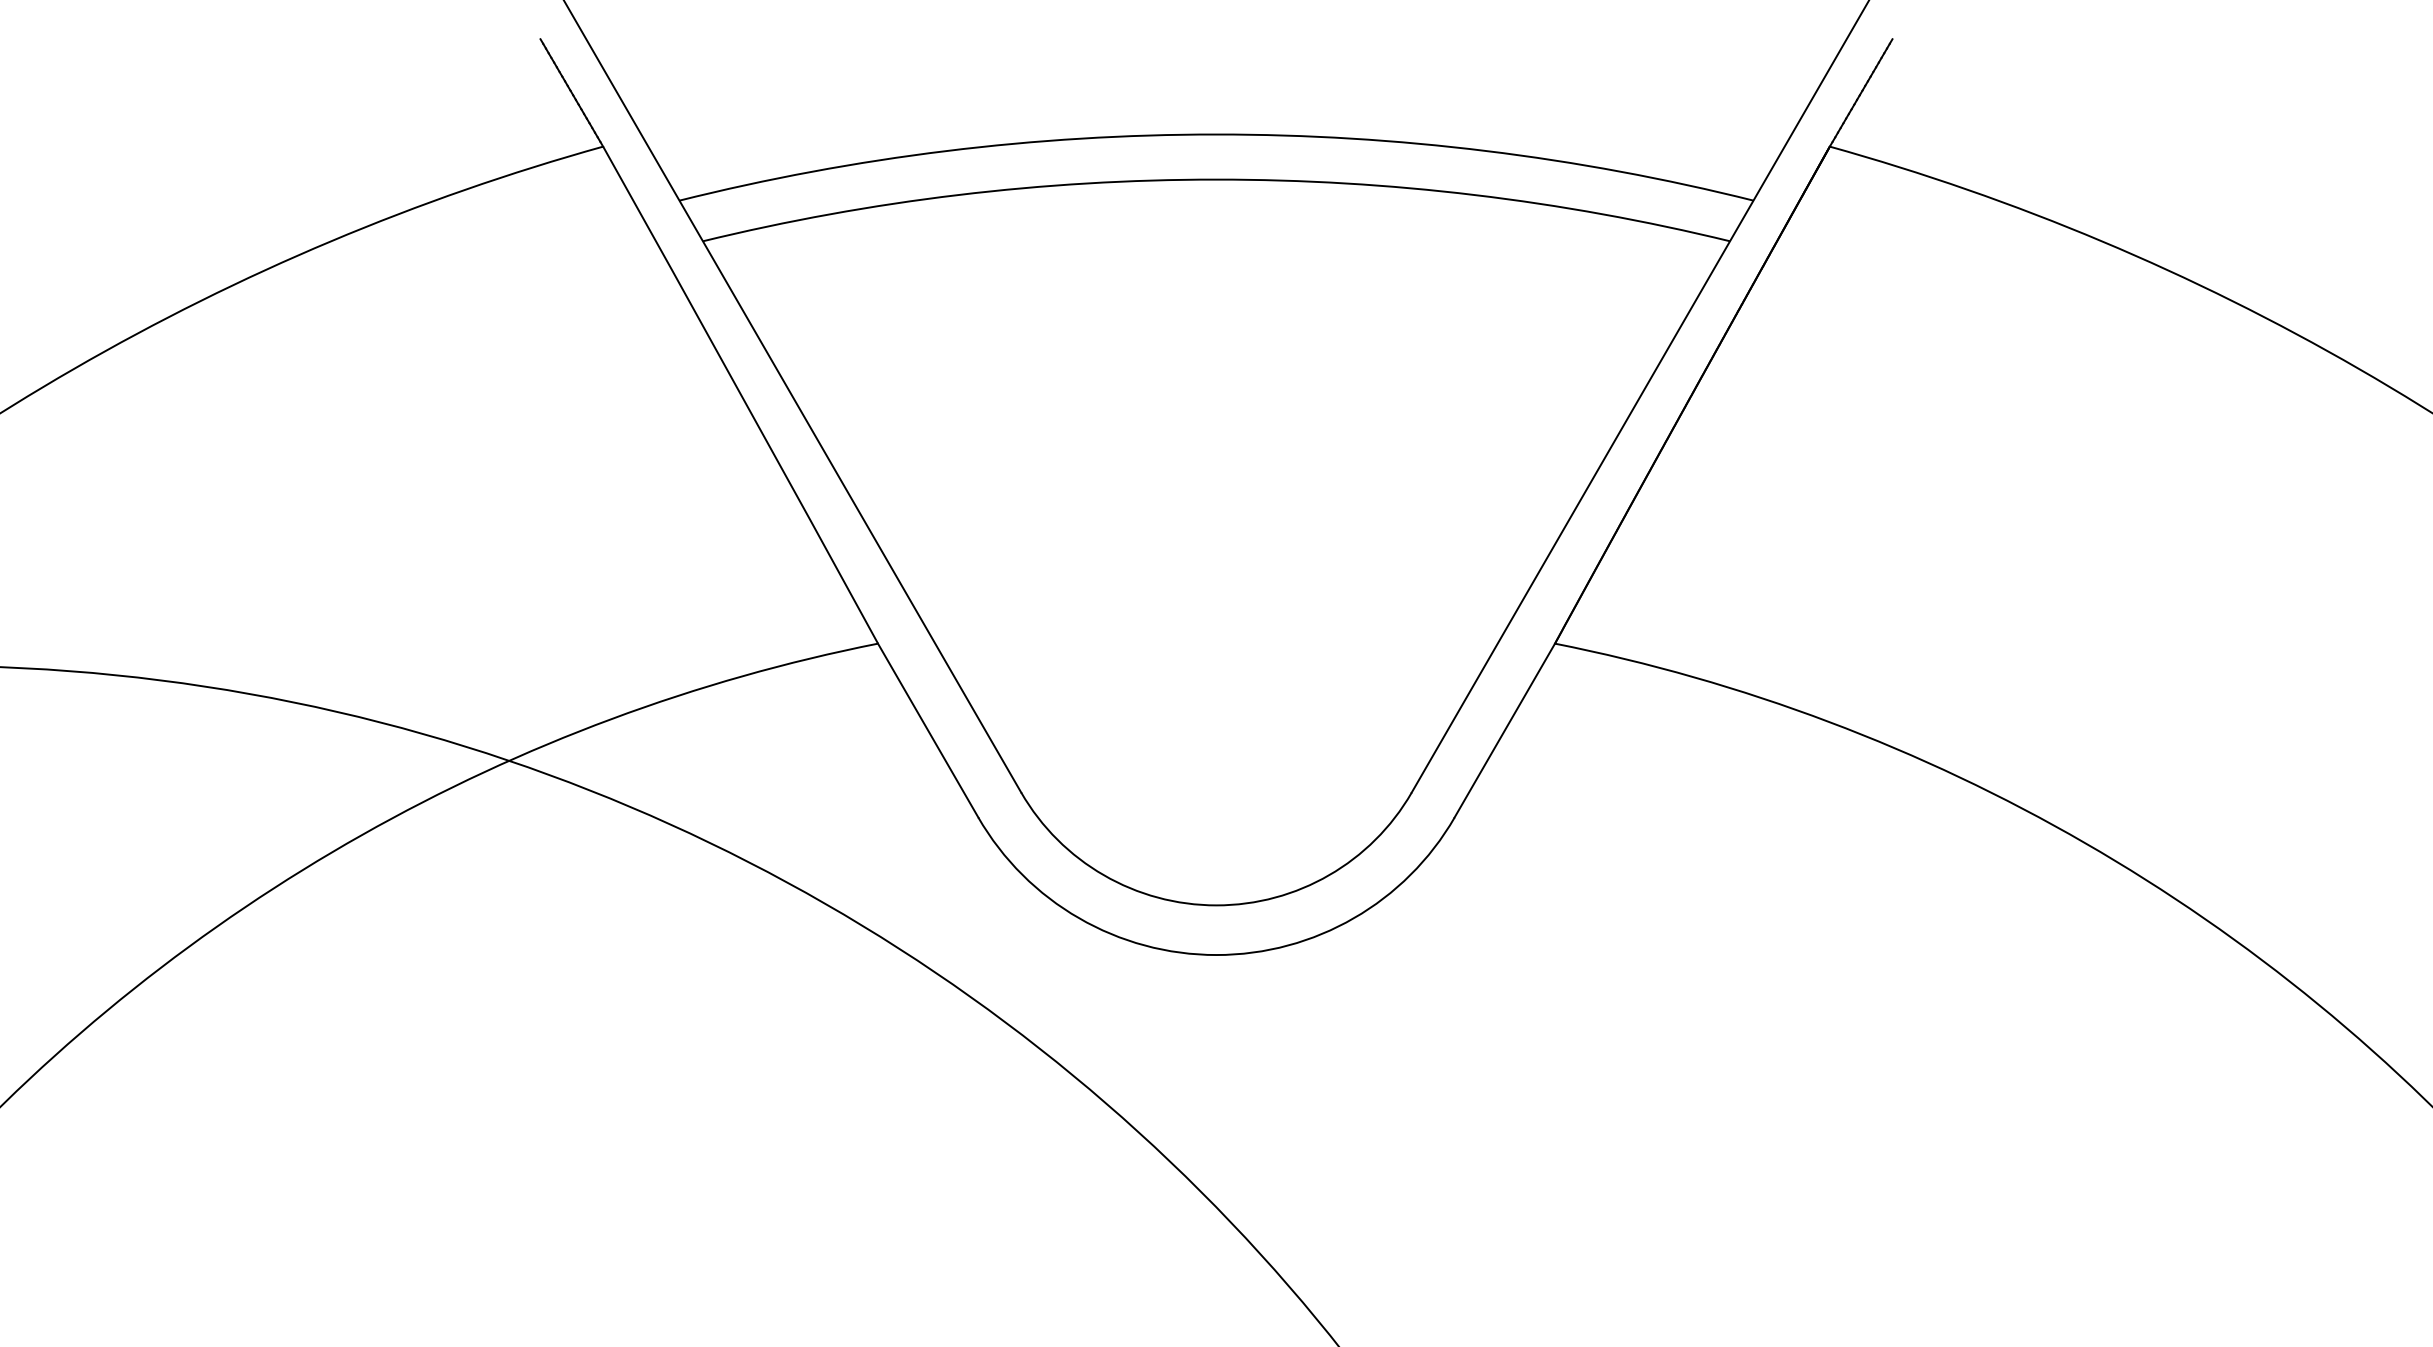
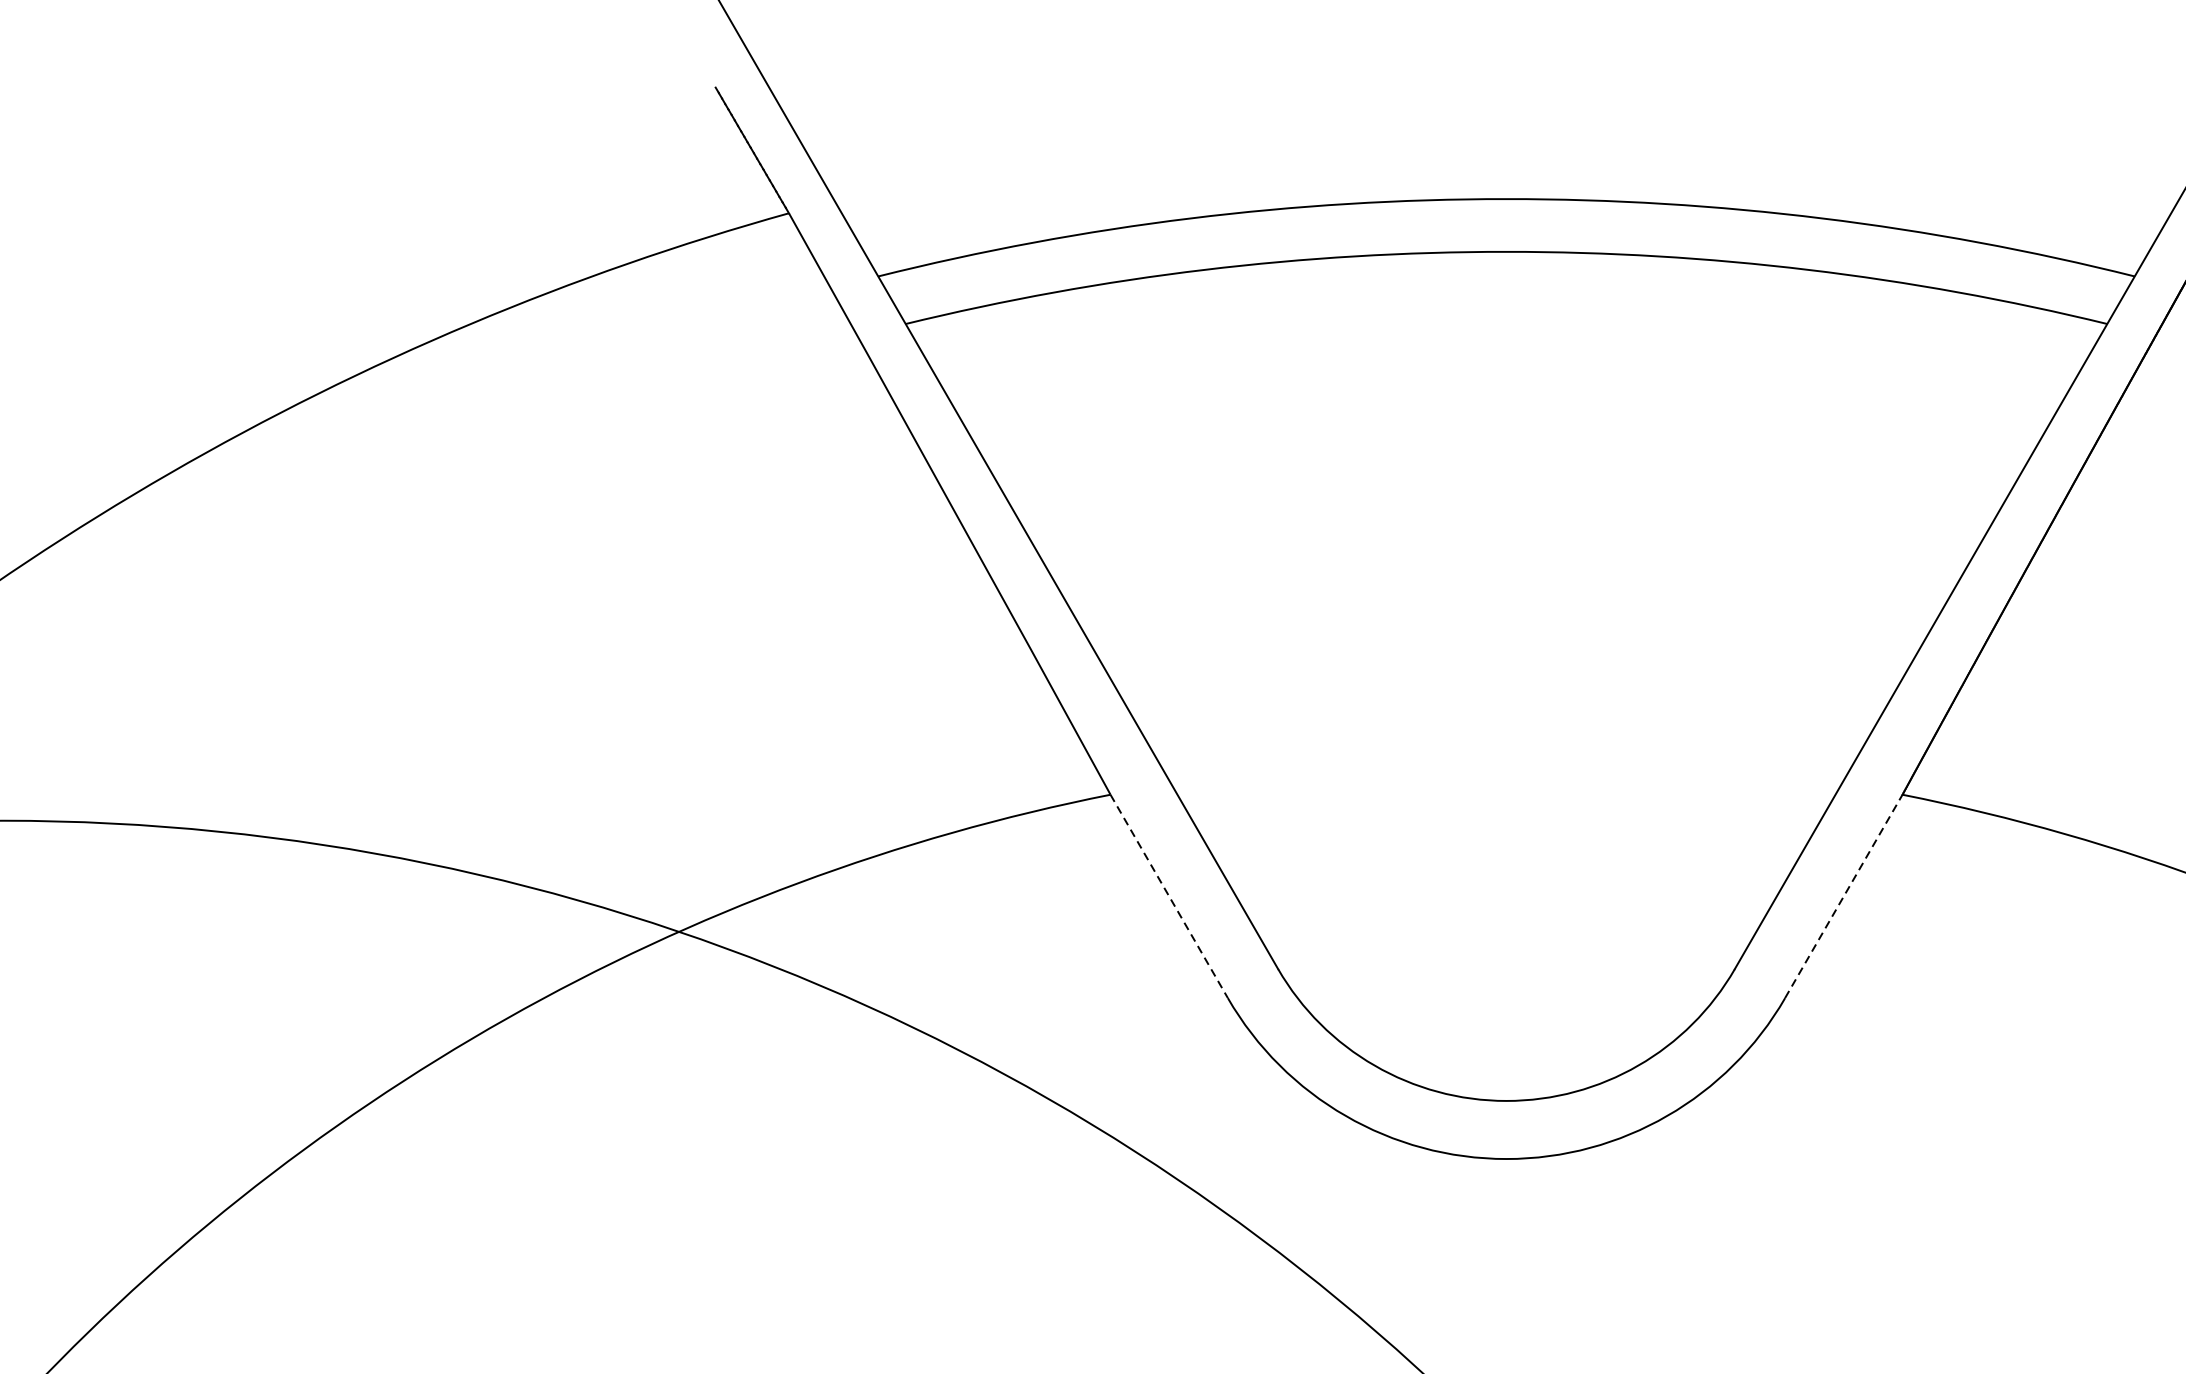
line: (1505, 730) -> (1844, 896), solid -> dashed
line: (928, 731) -> (1169, 897), solid -> dashed

